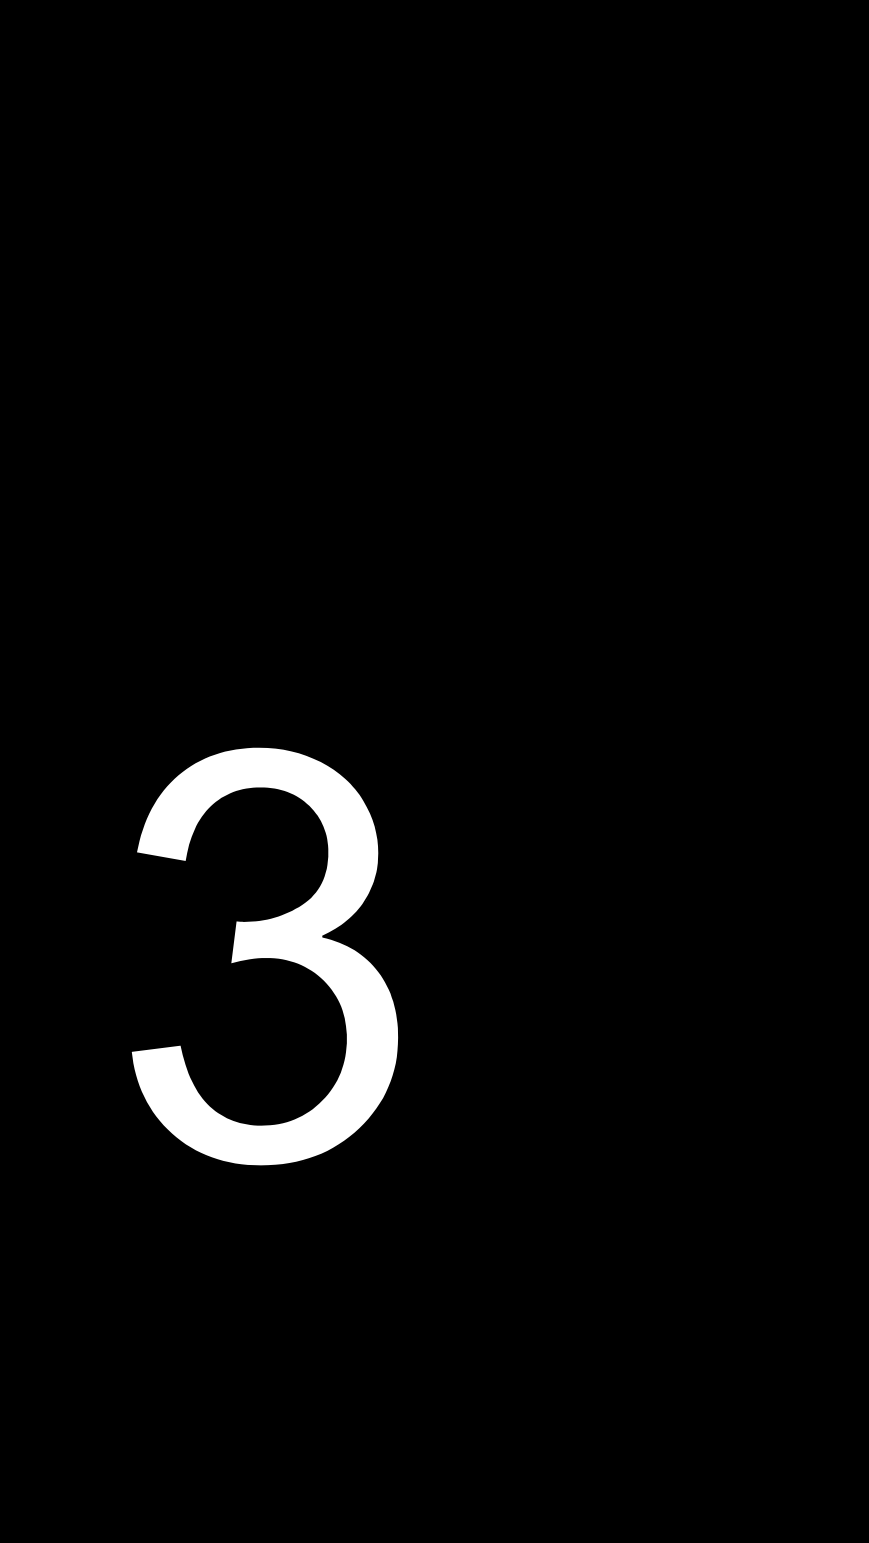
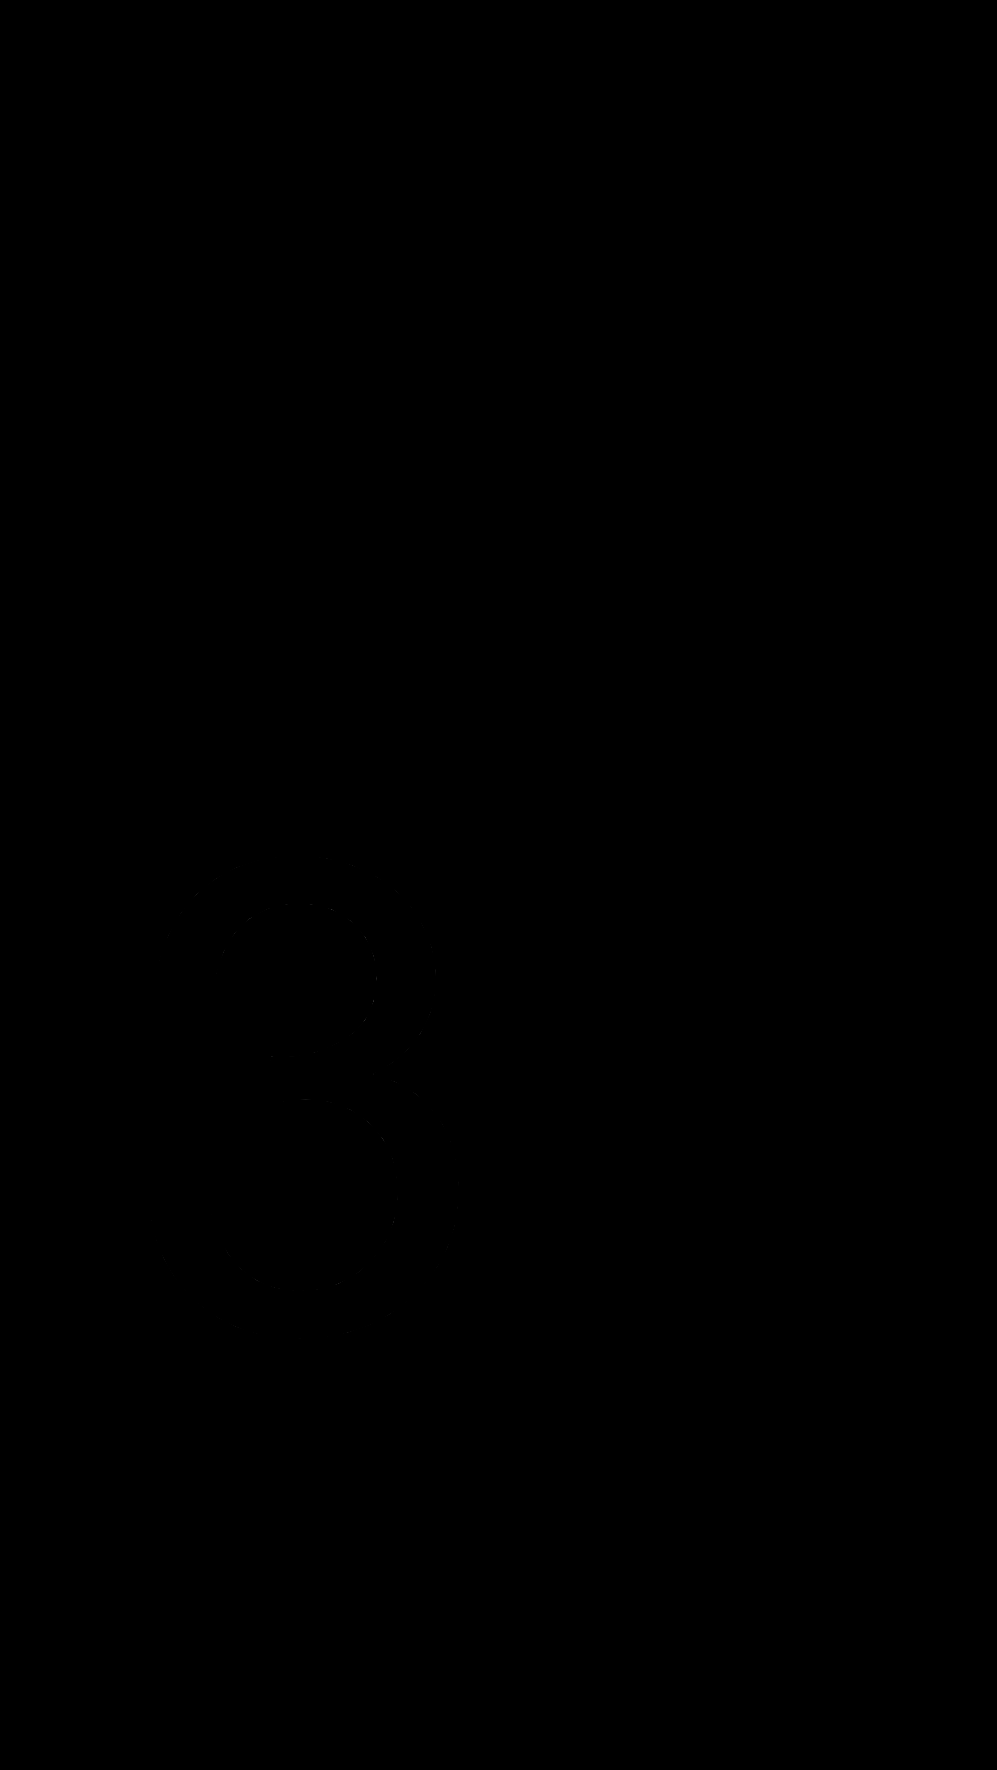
fill: (264, 956) -> (303, 1097), added

